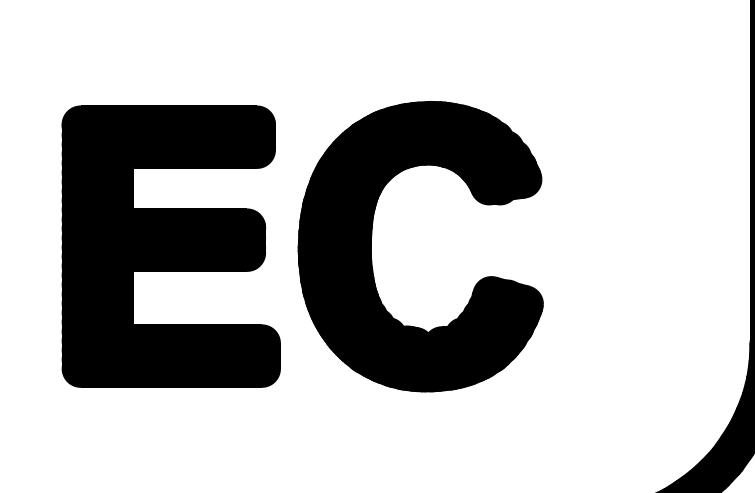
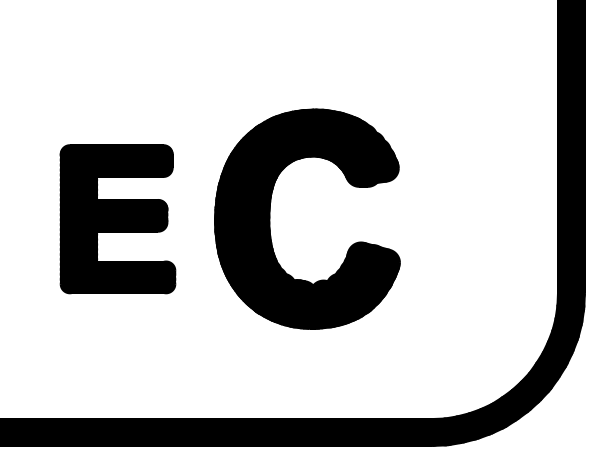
part: (170, 247) -> (117, 219), size x0.7

